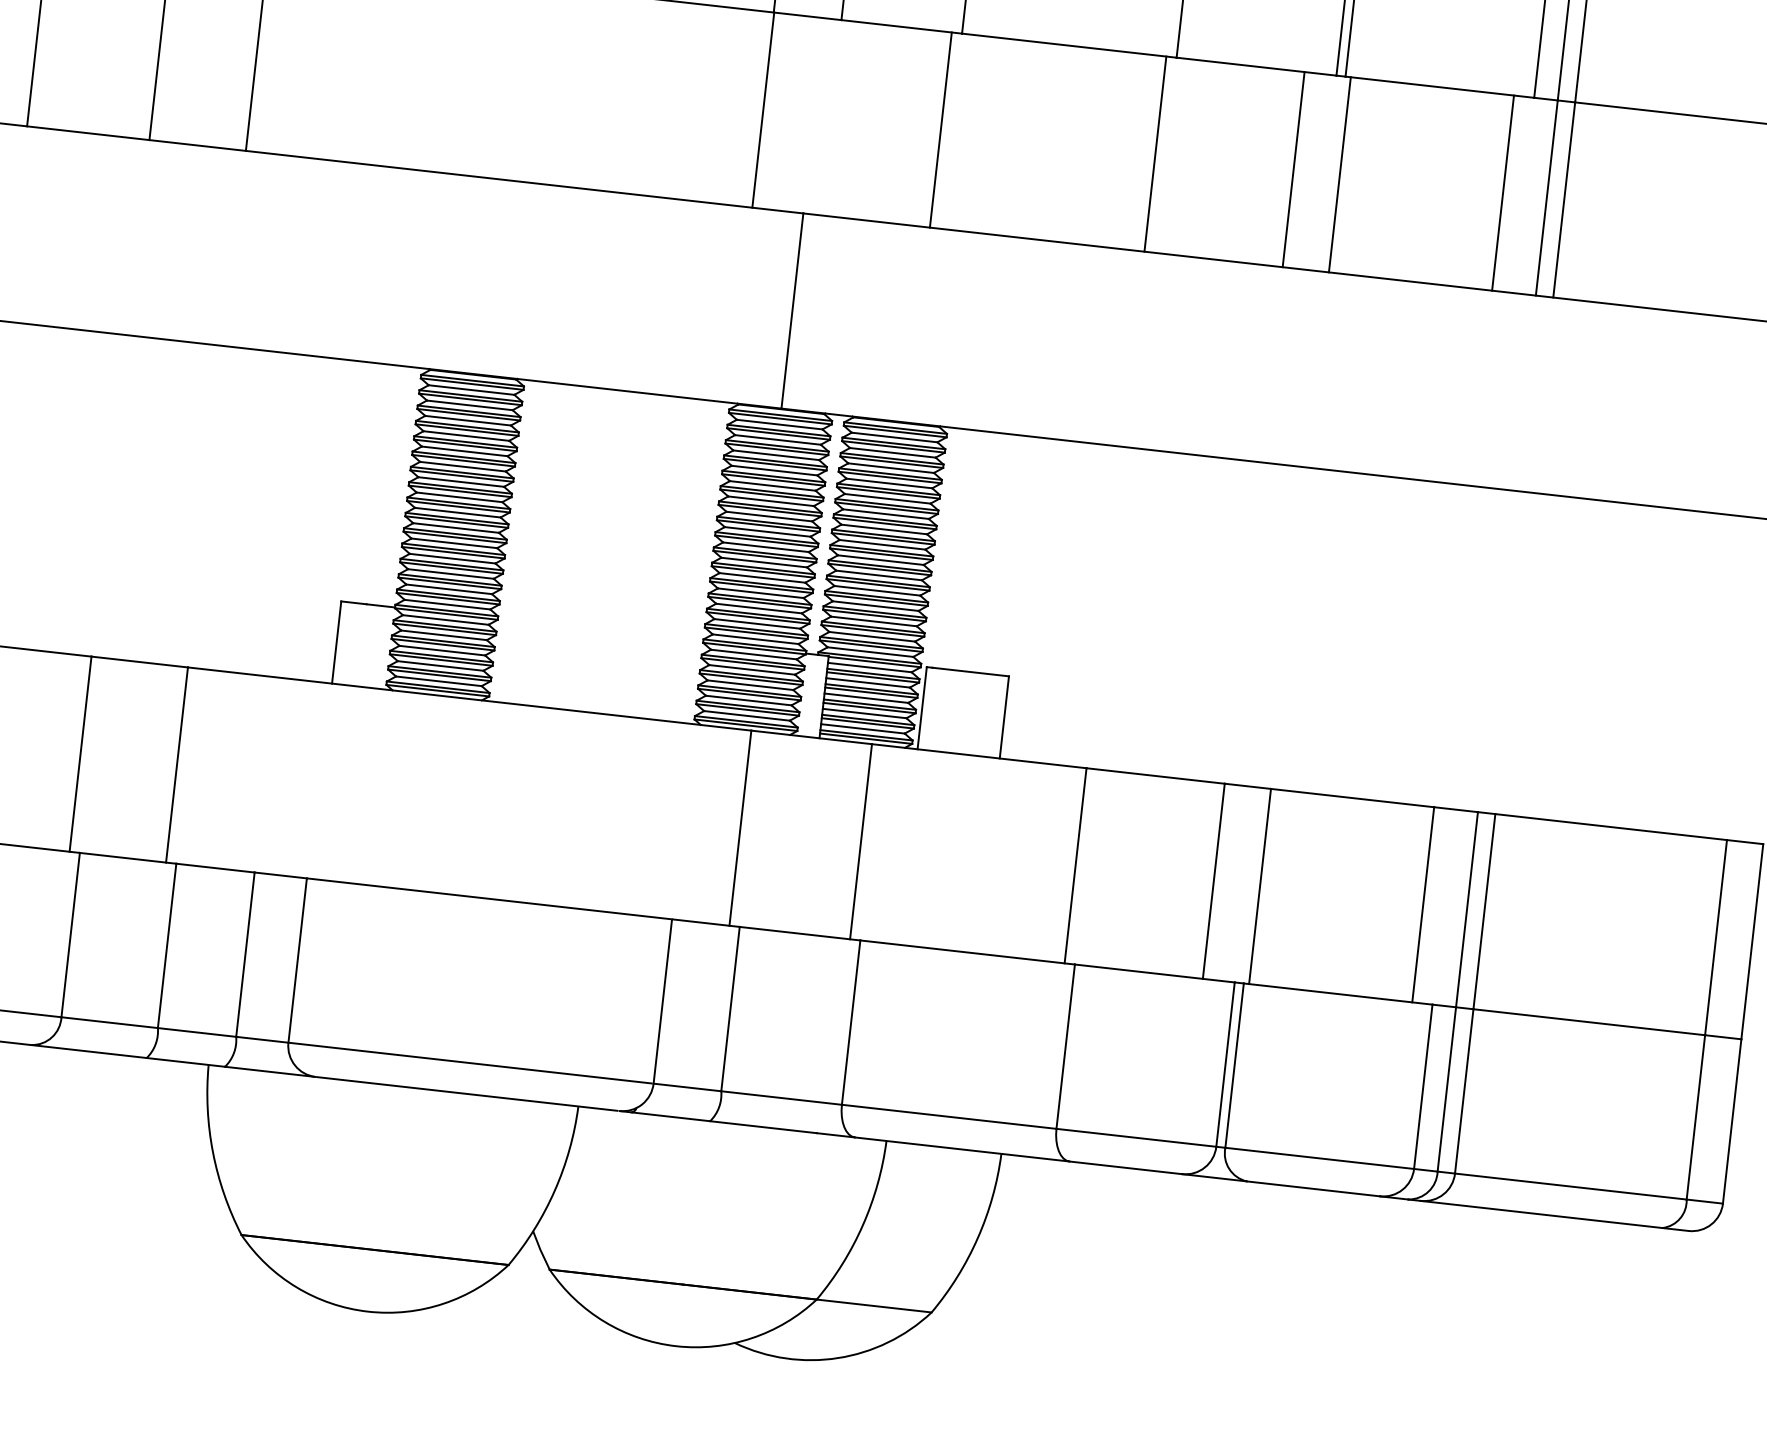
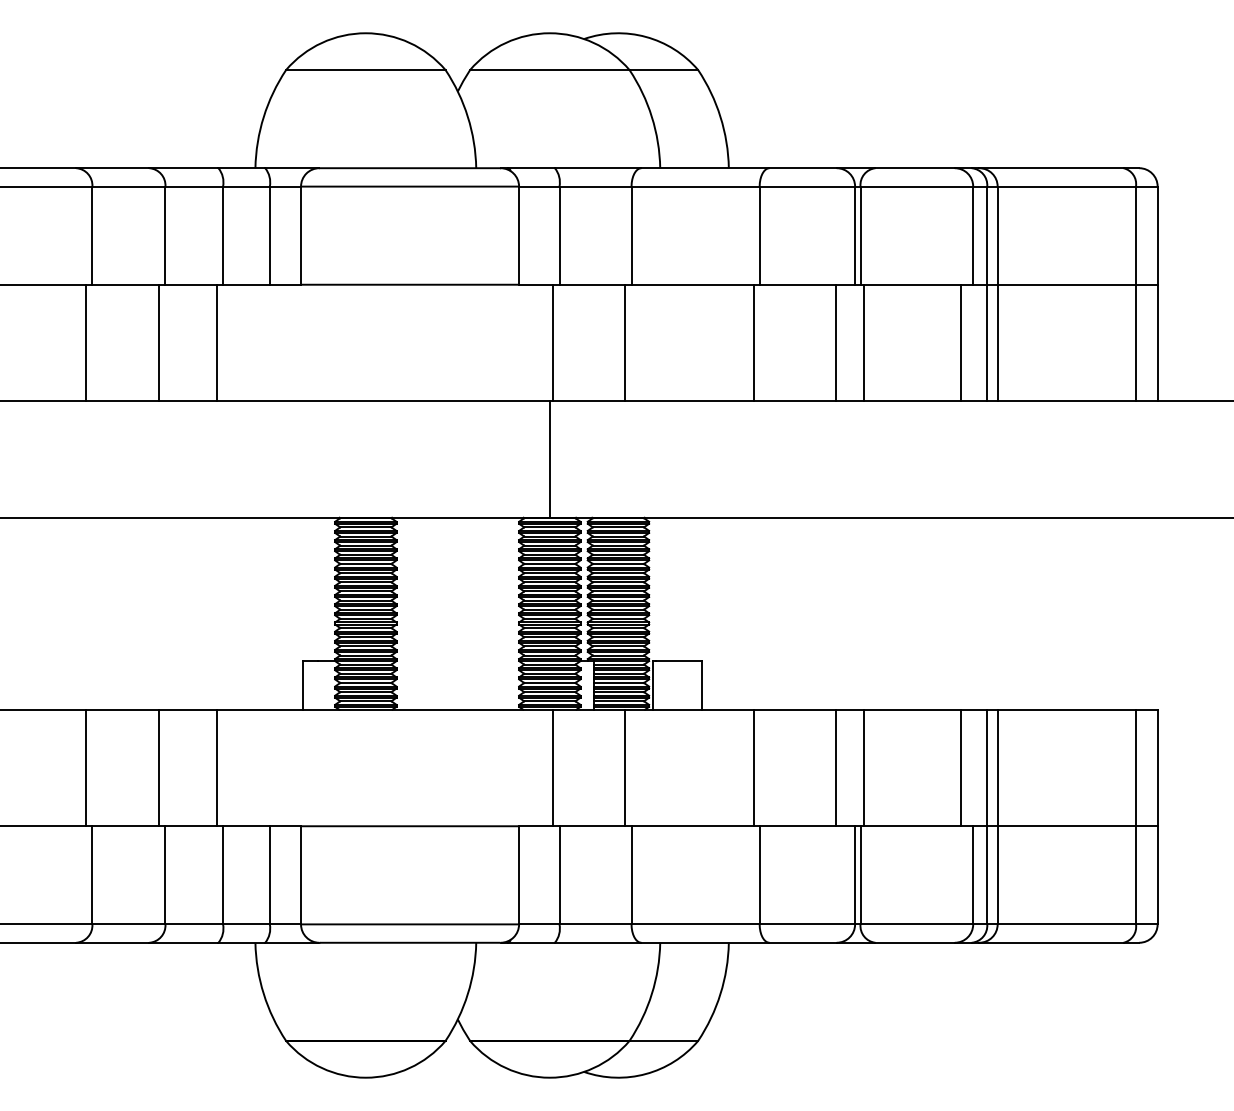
line: (763, 109) -> (553, 342), moved

